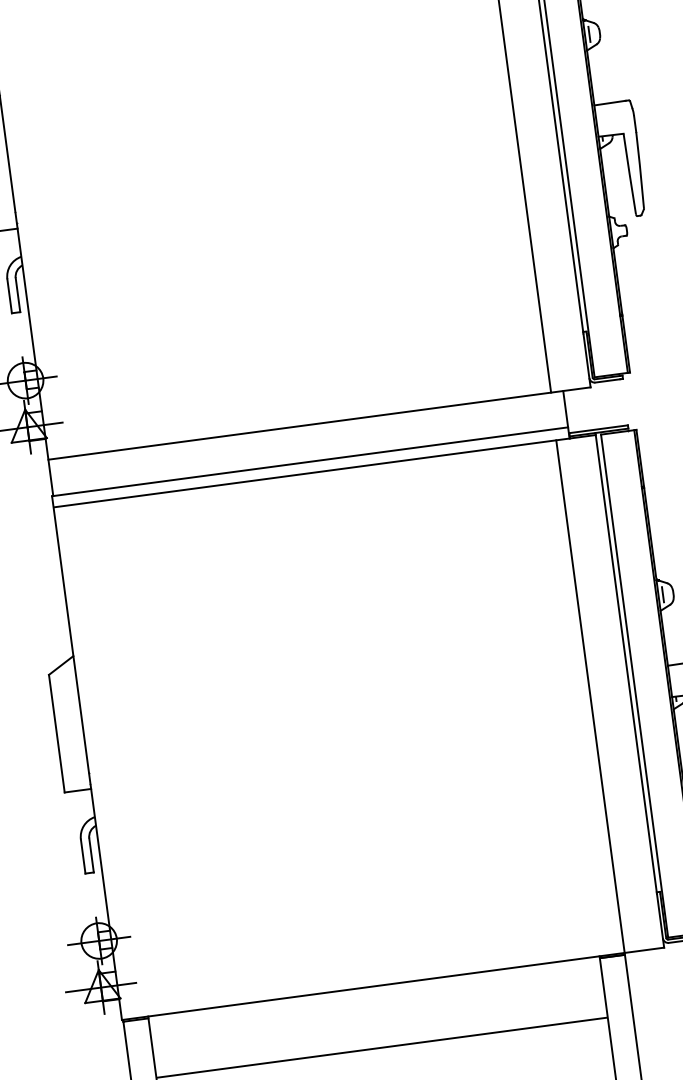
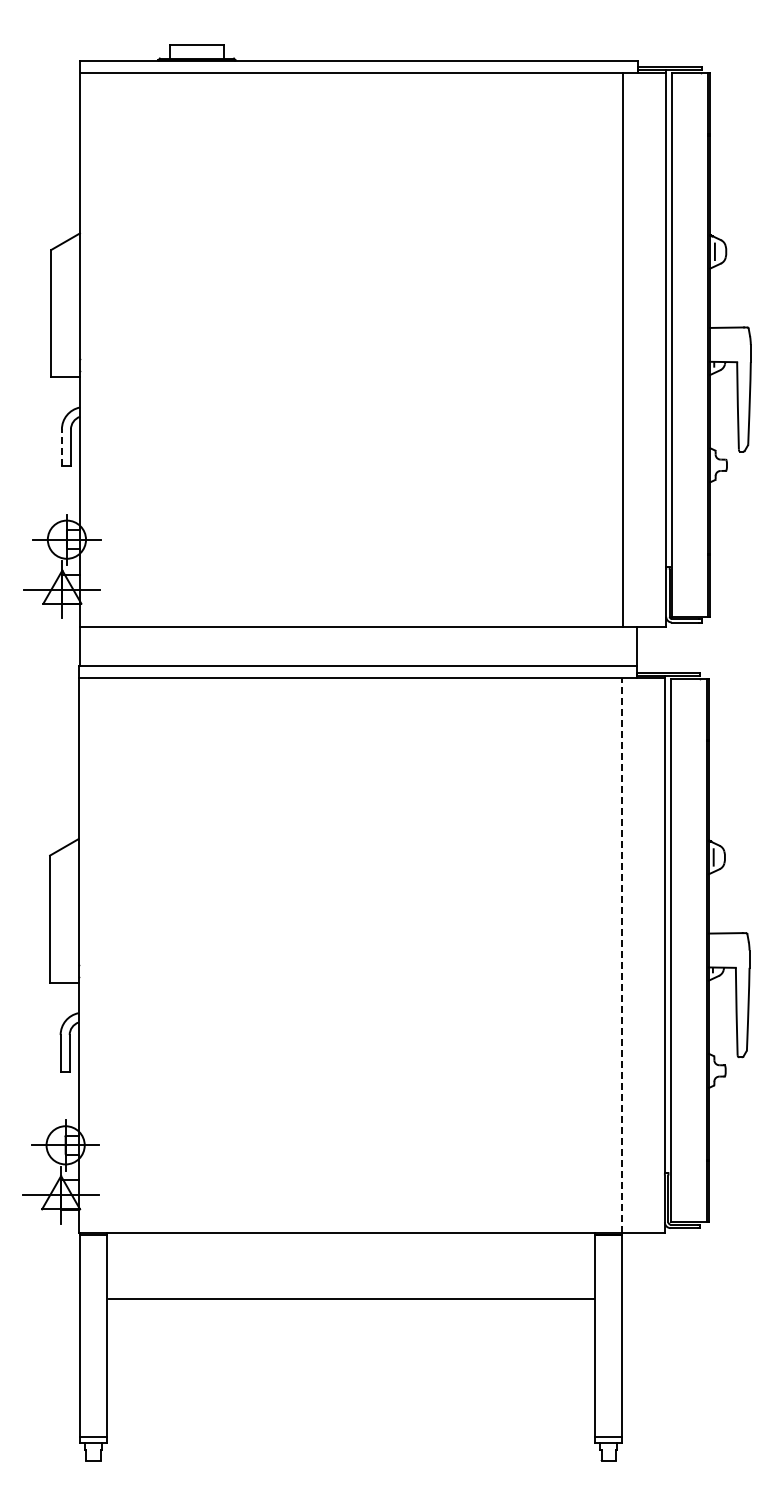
line: (9, 296) -> (61, 447), solid -> dashed
line: (590, 695) -> (622, 954), solid -> dashed

